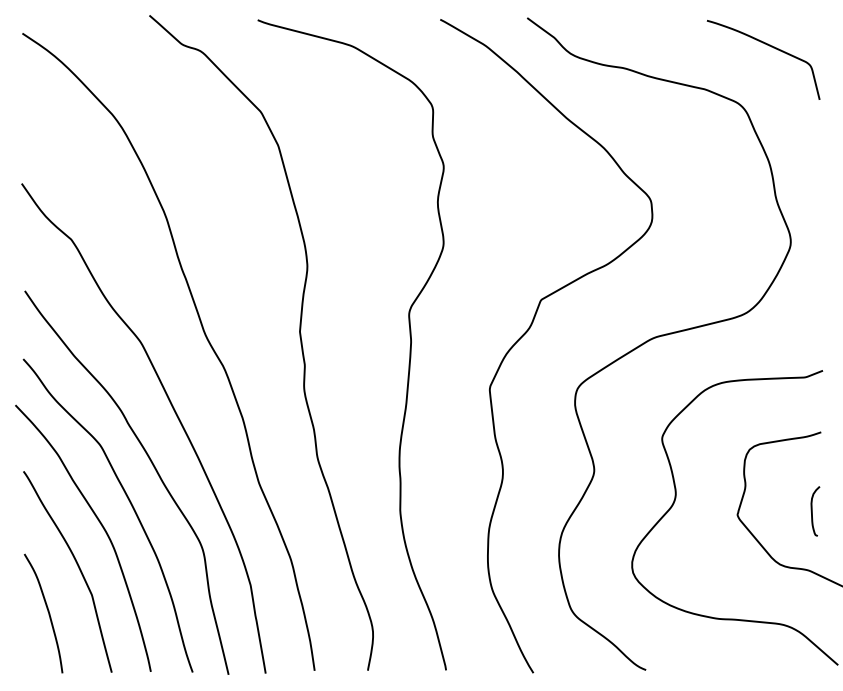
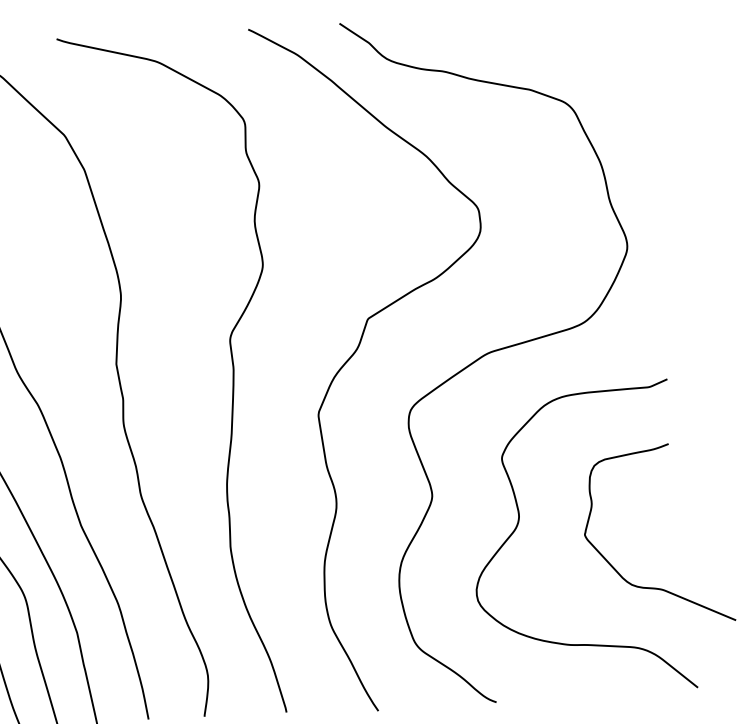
curve: (769, 46) -> (595, 41), removed
curve: (812, 511) -> (663, 527), removed

